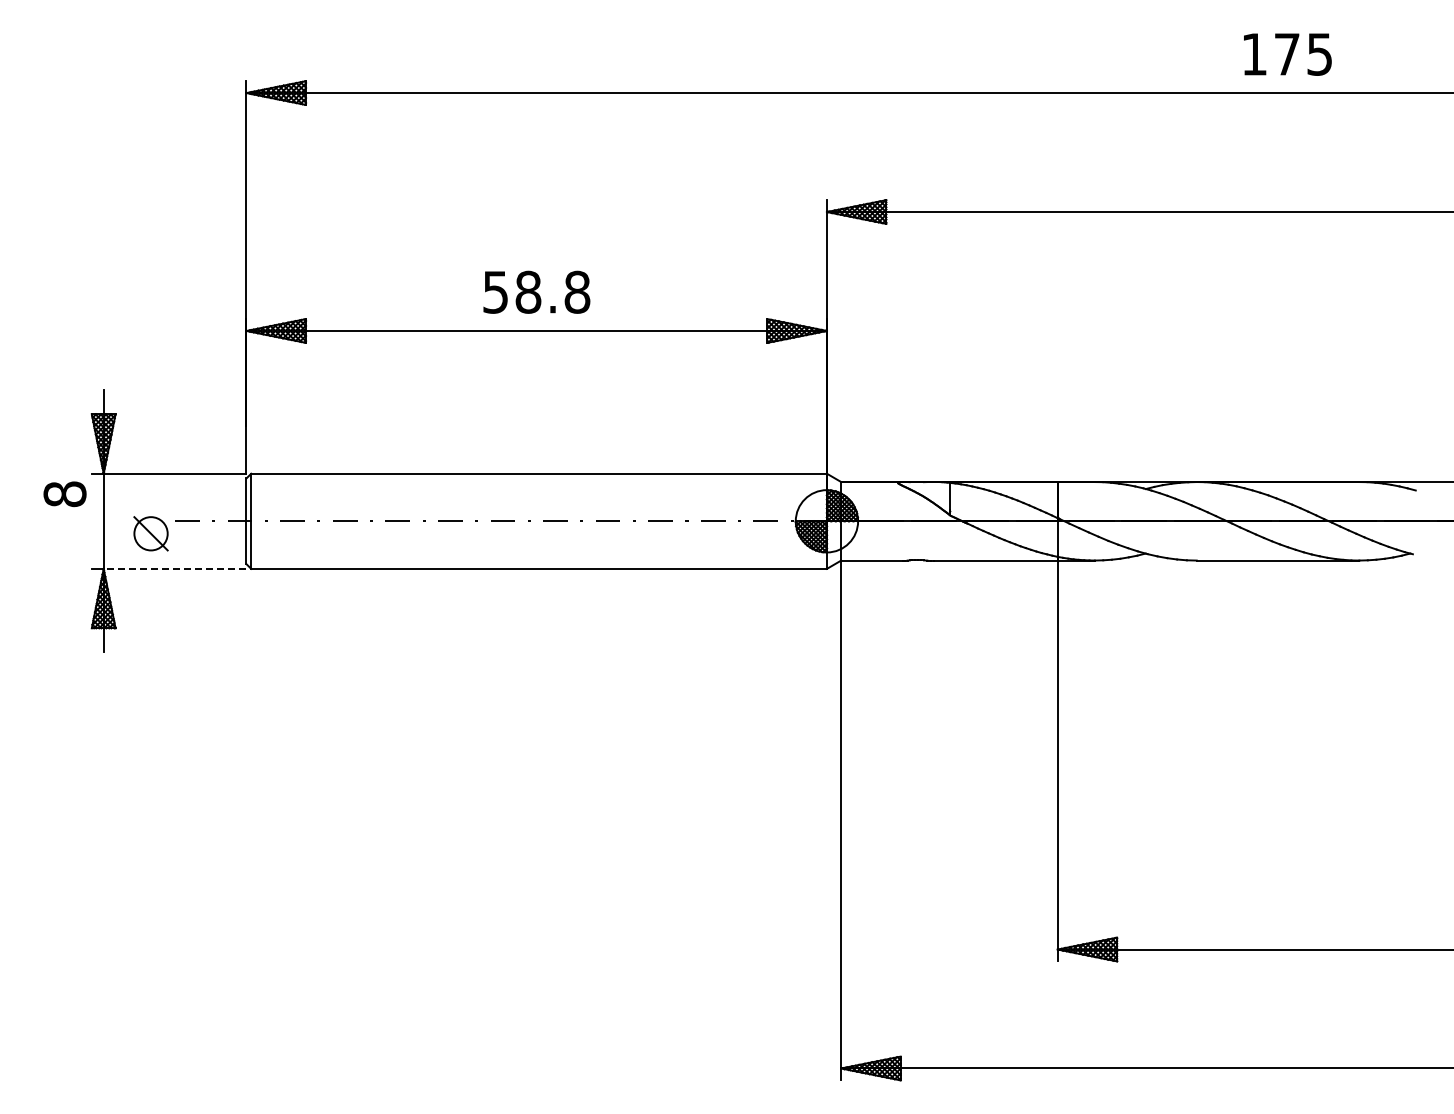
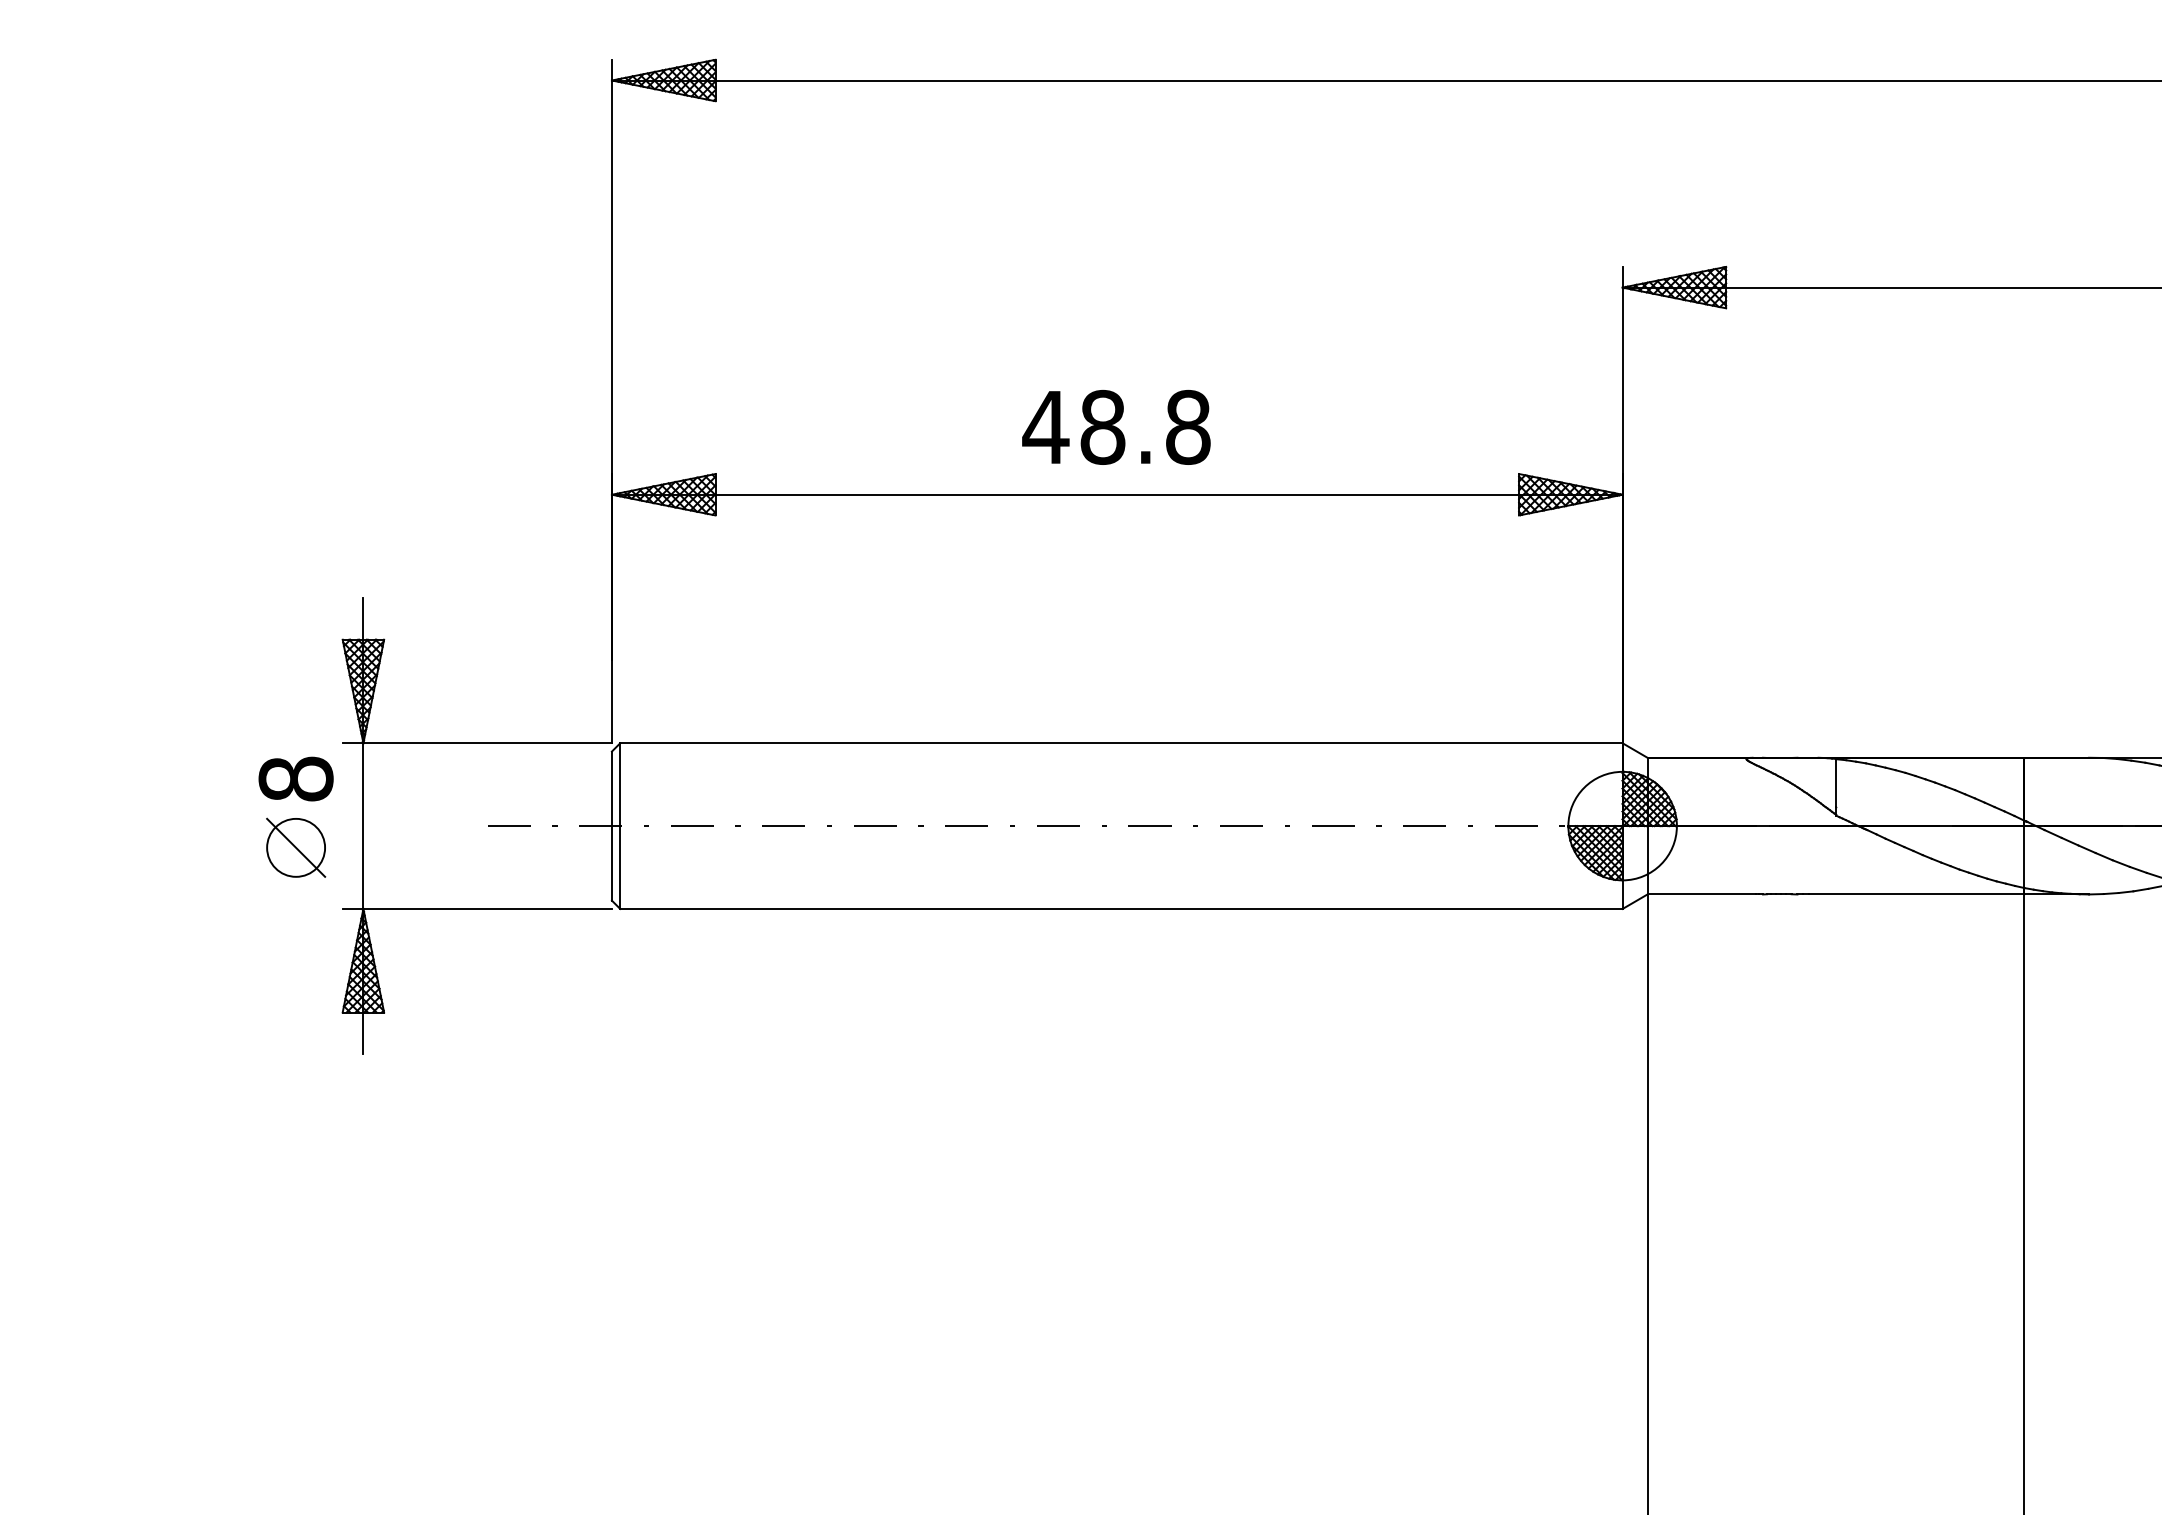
text: (495, 292) -> (1045, 427), 58.8 -> 48.8
part: (150, 533) -> (295, 847), moved
line: (174, 568) -> (486, 908), dashed -> solid

